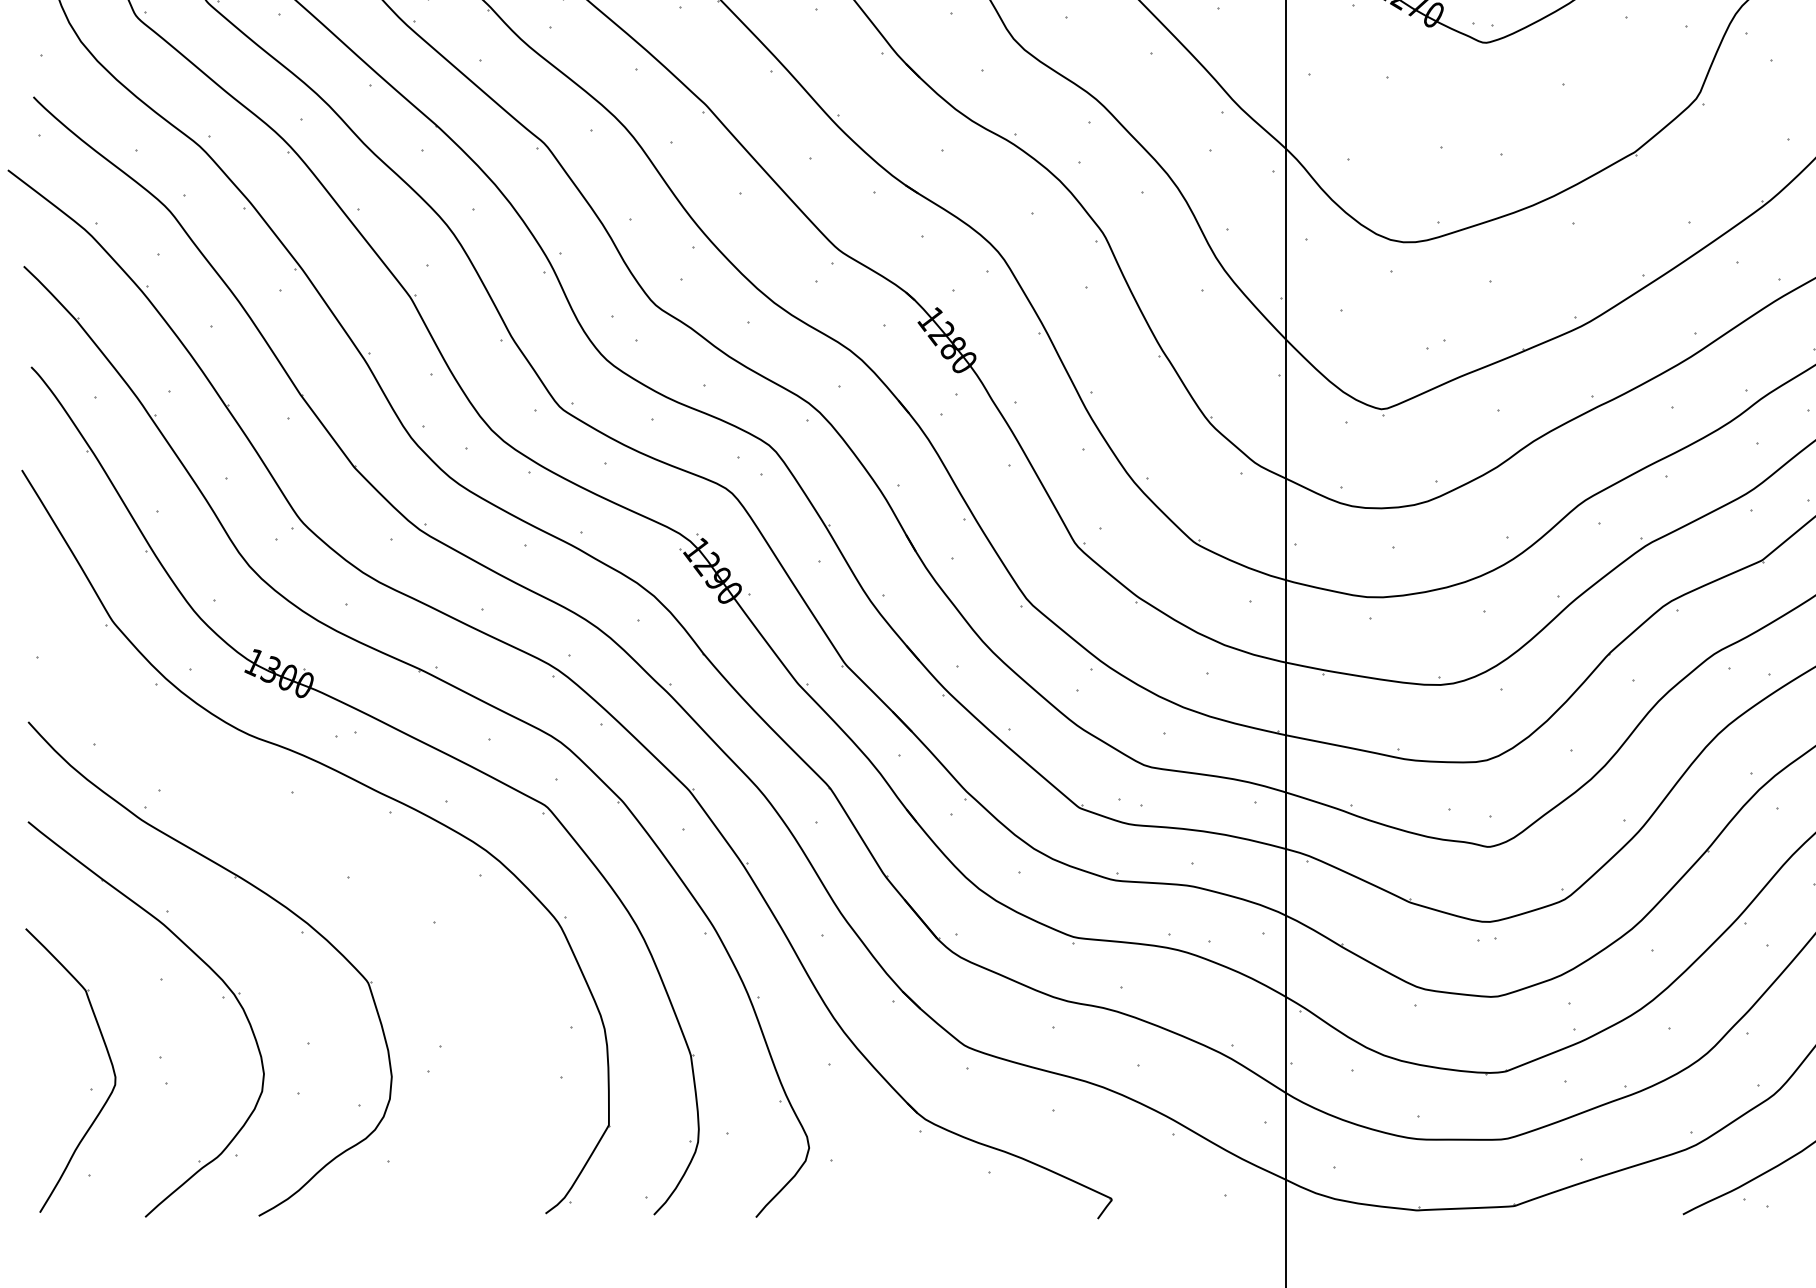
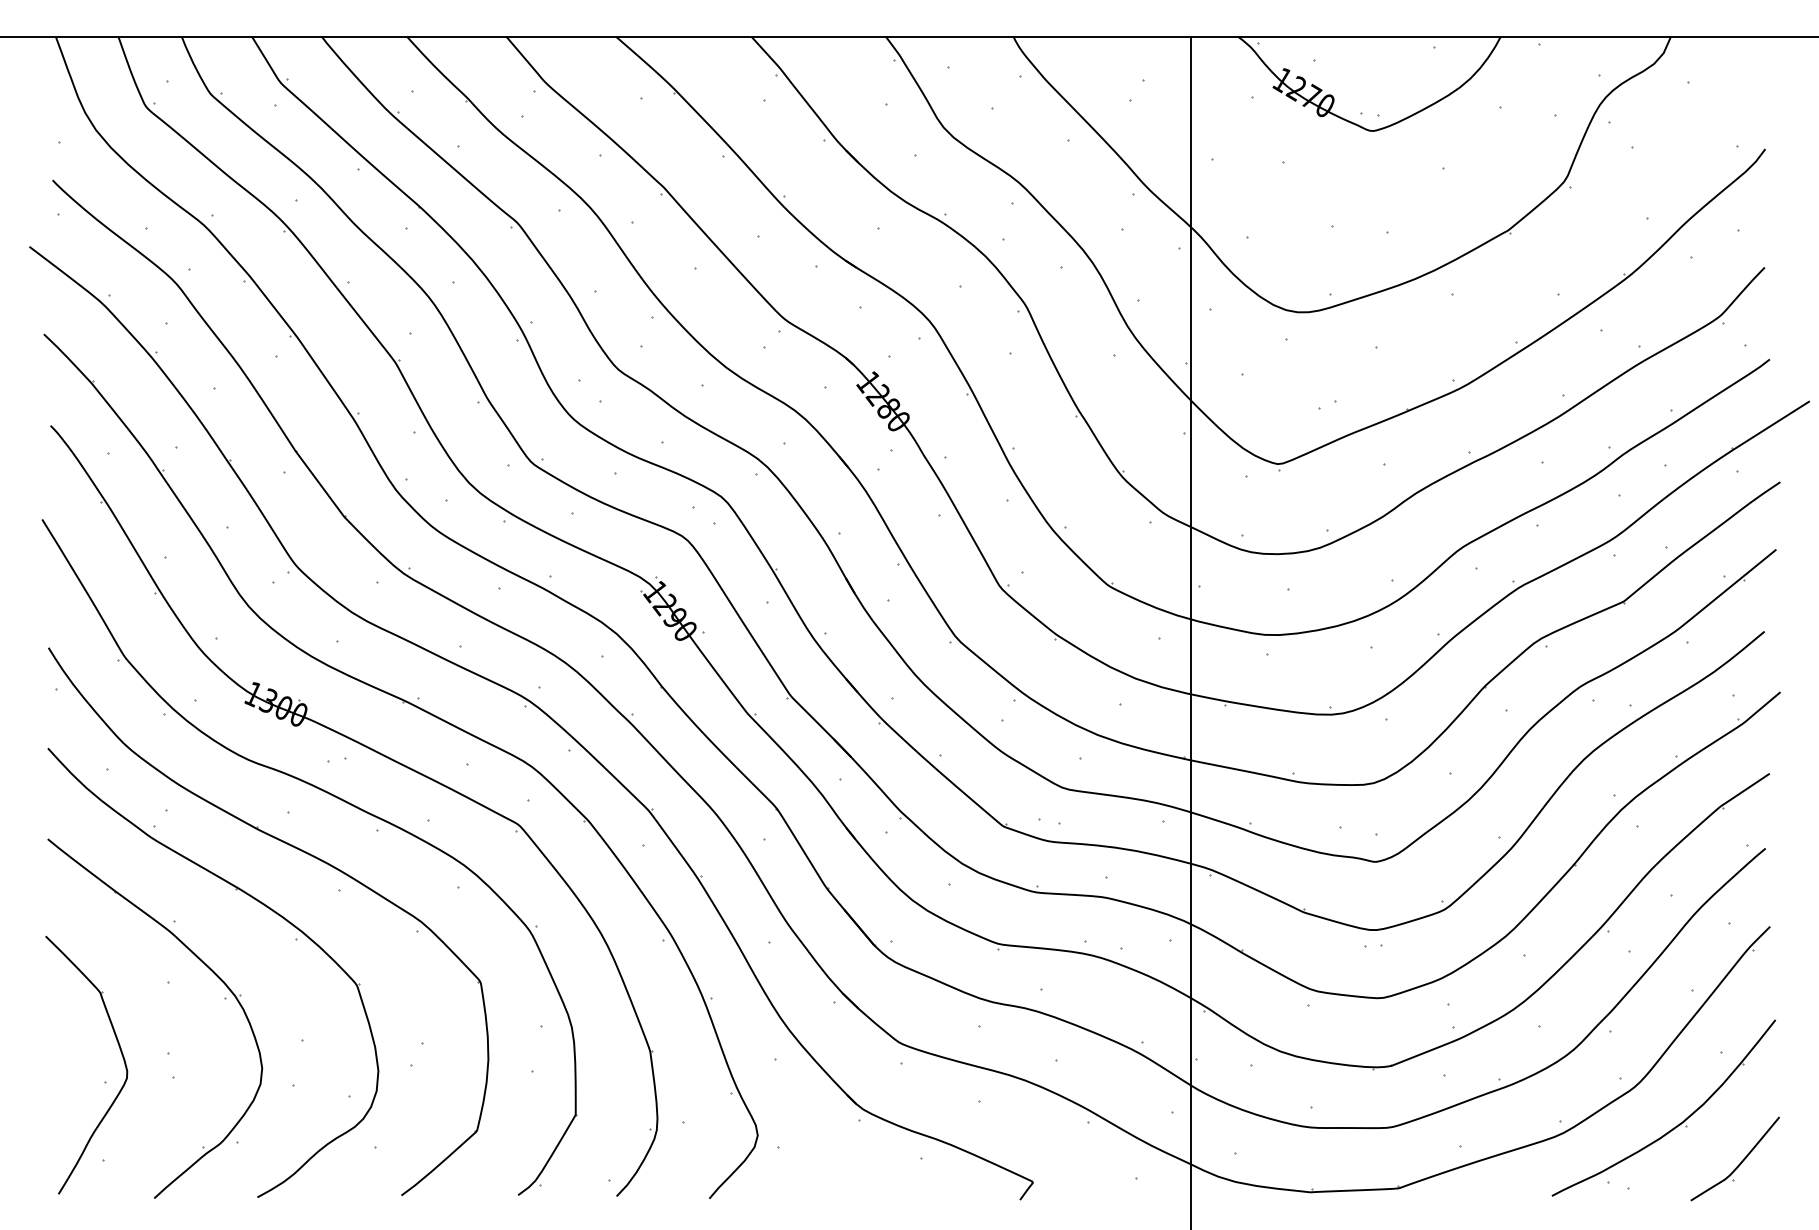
part: (309, 836) -> (303, 852), added

